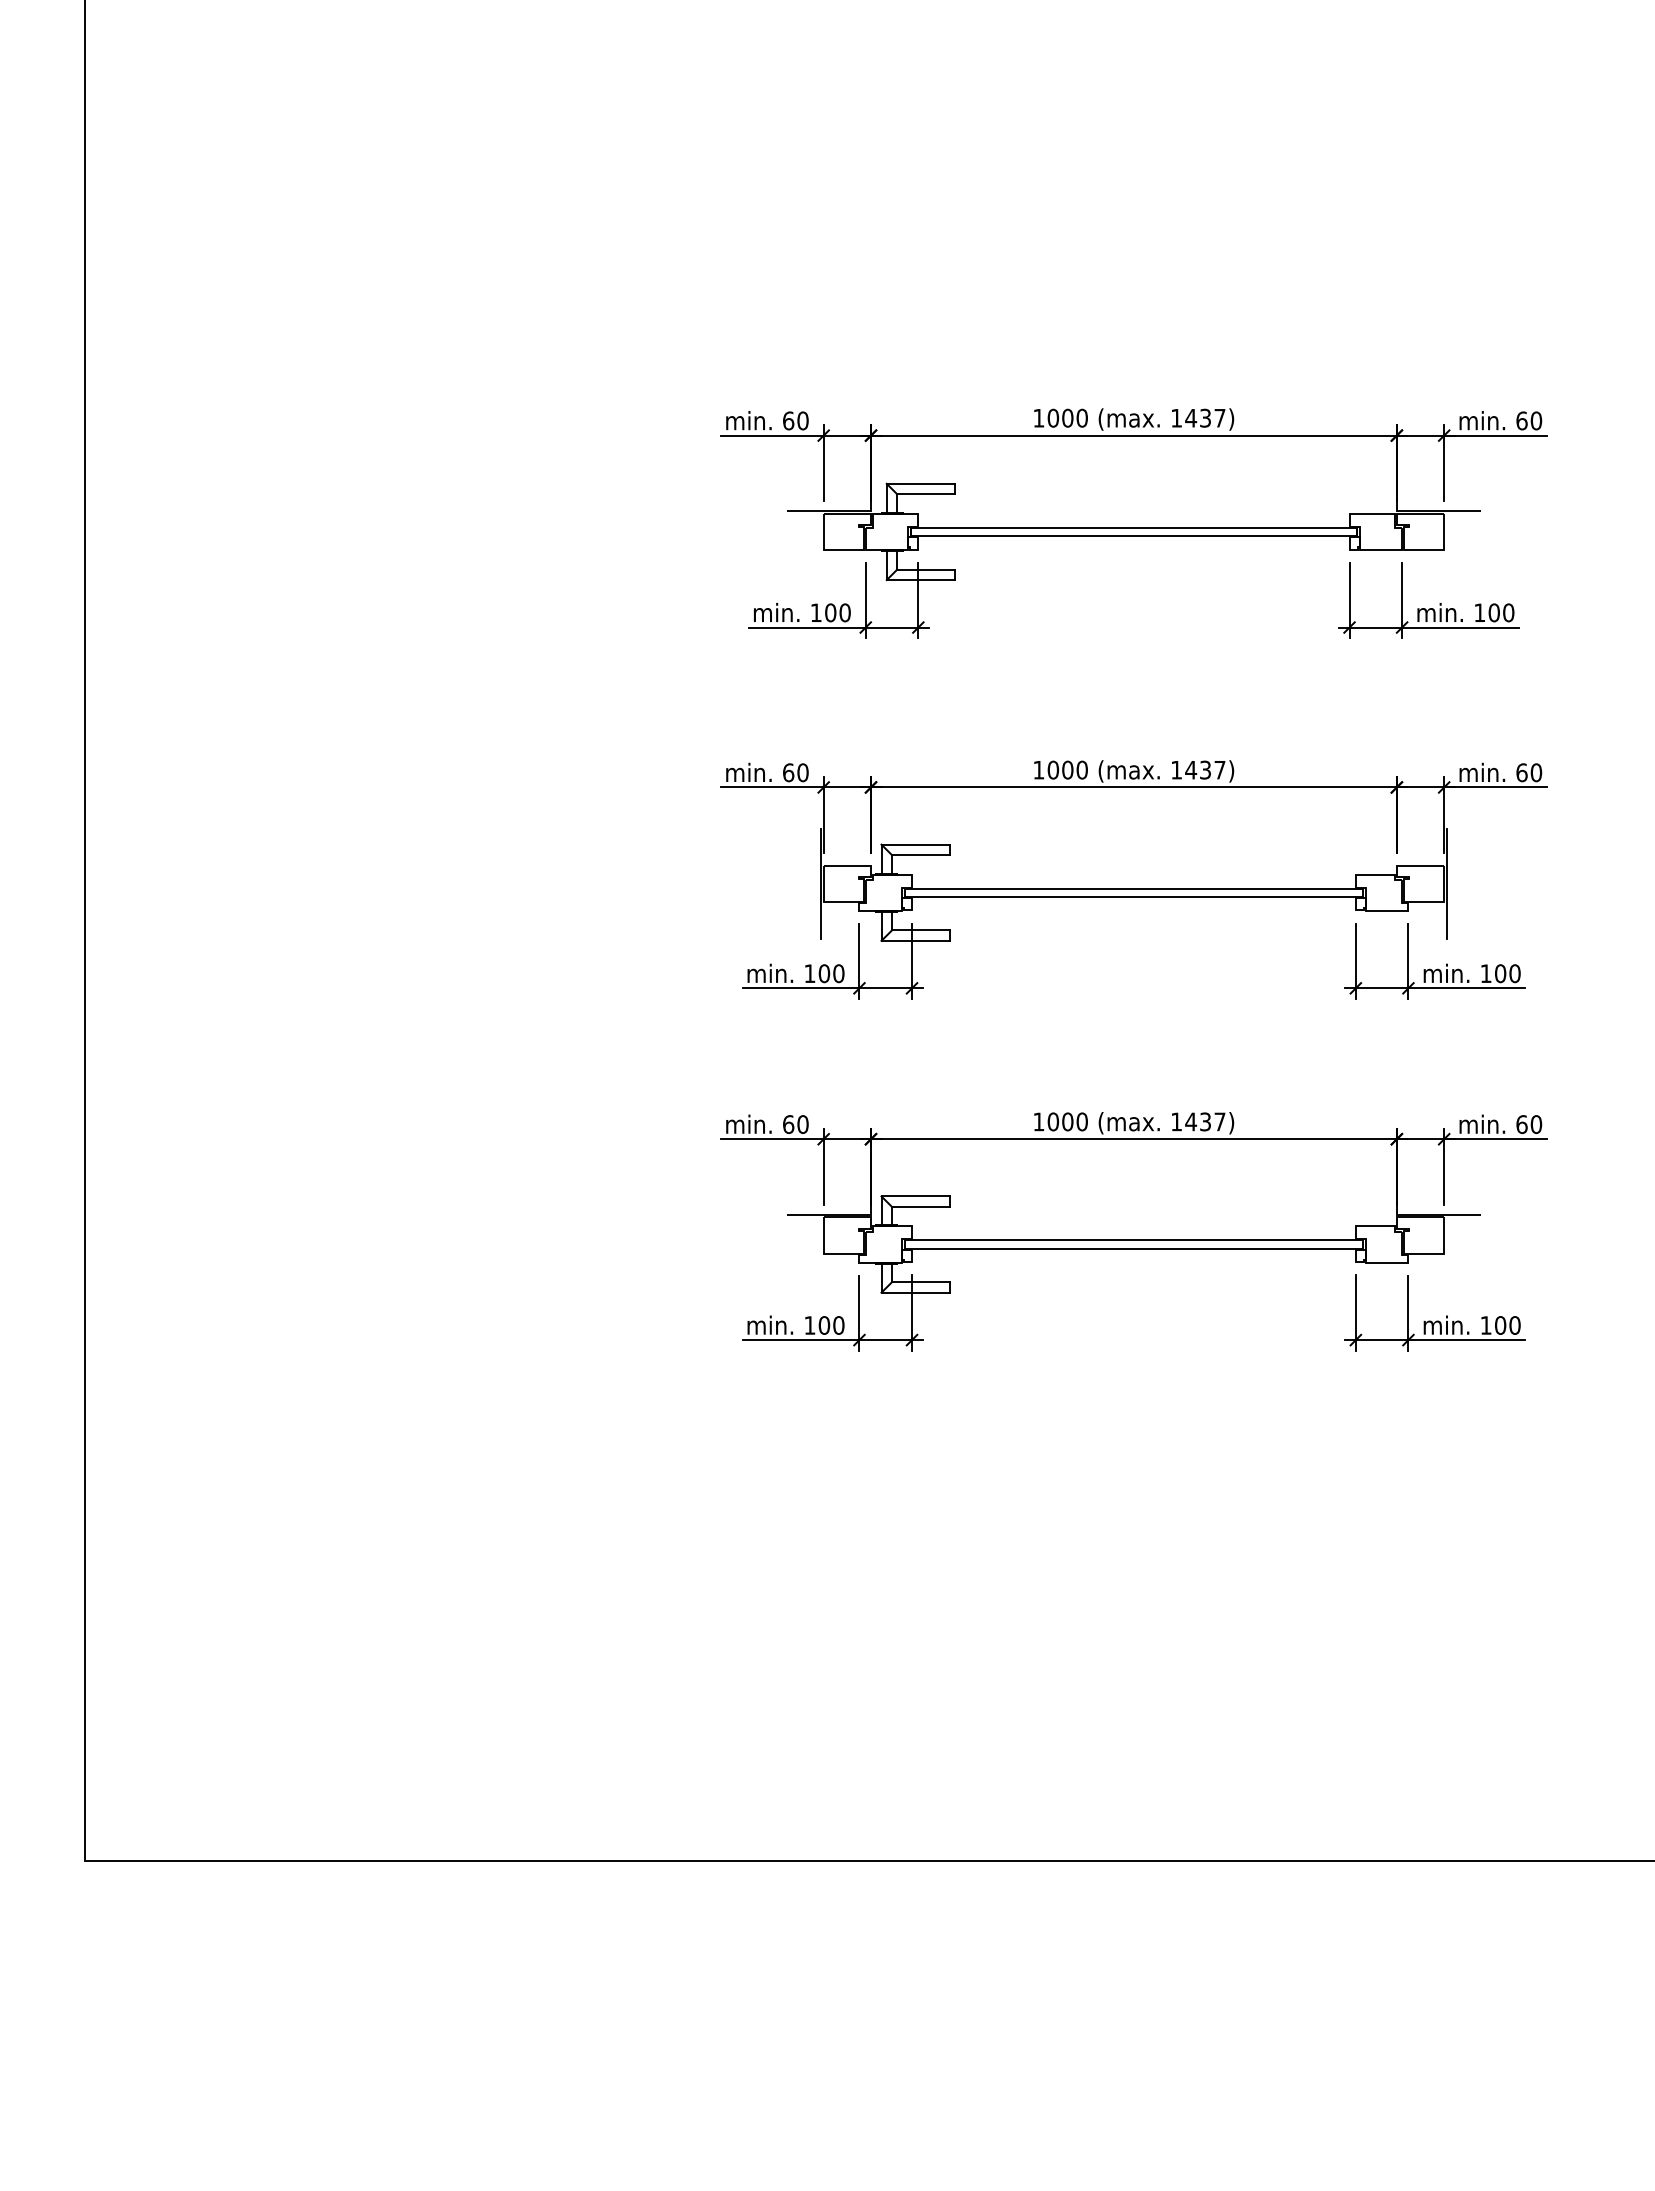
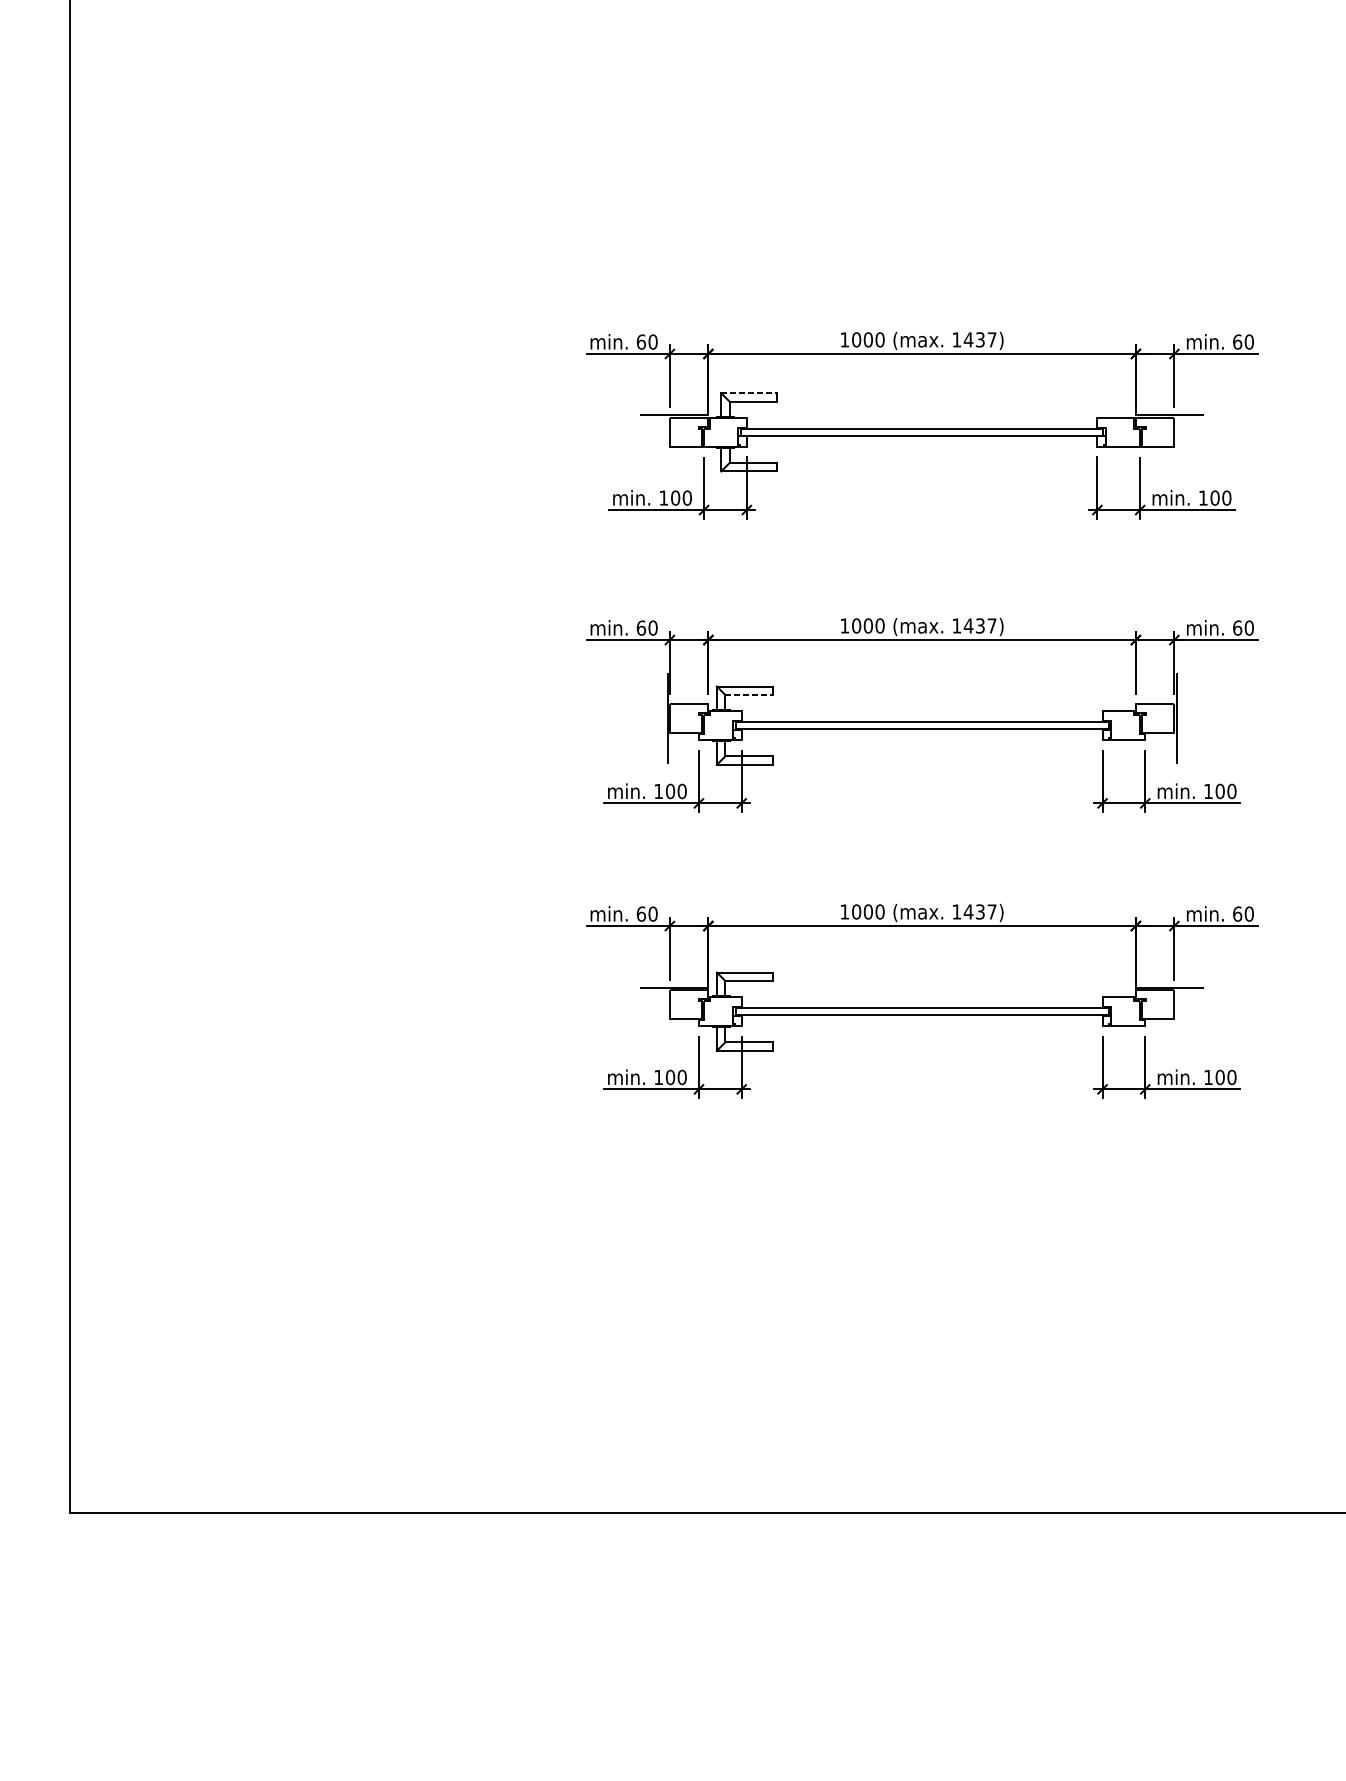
line: (921, 483) -> (749, 392), solid -> dashed
line: (920, 855) -> (748, 695), solid -> dashed

